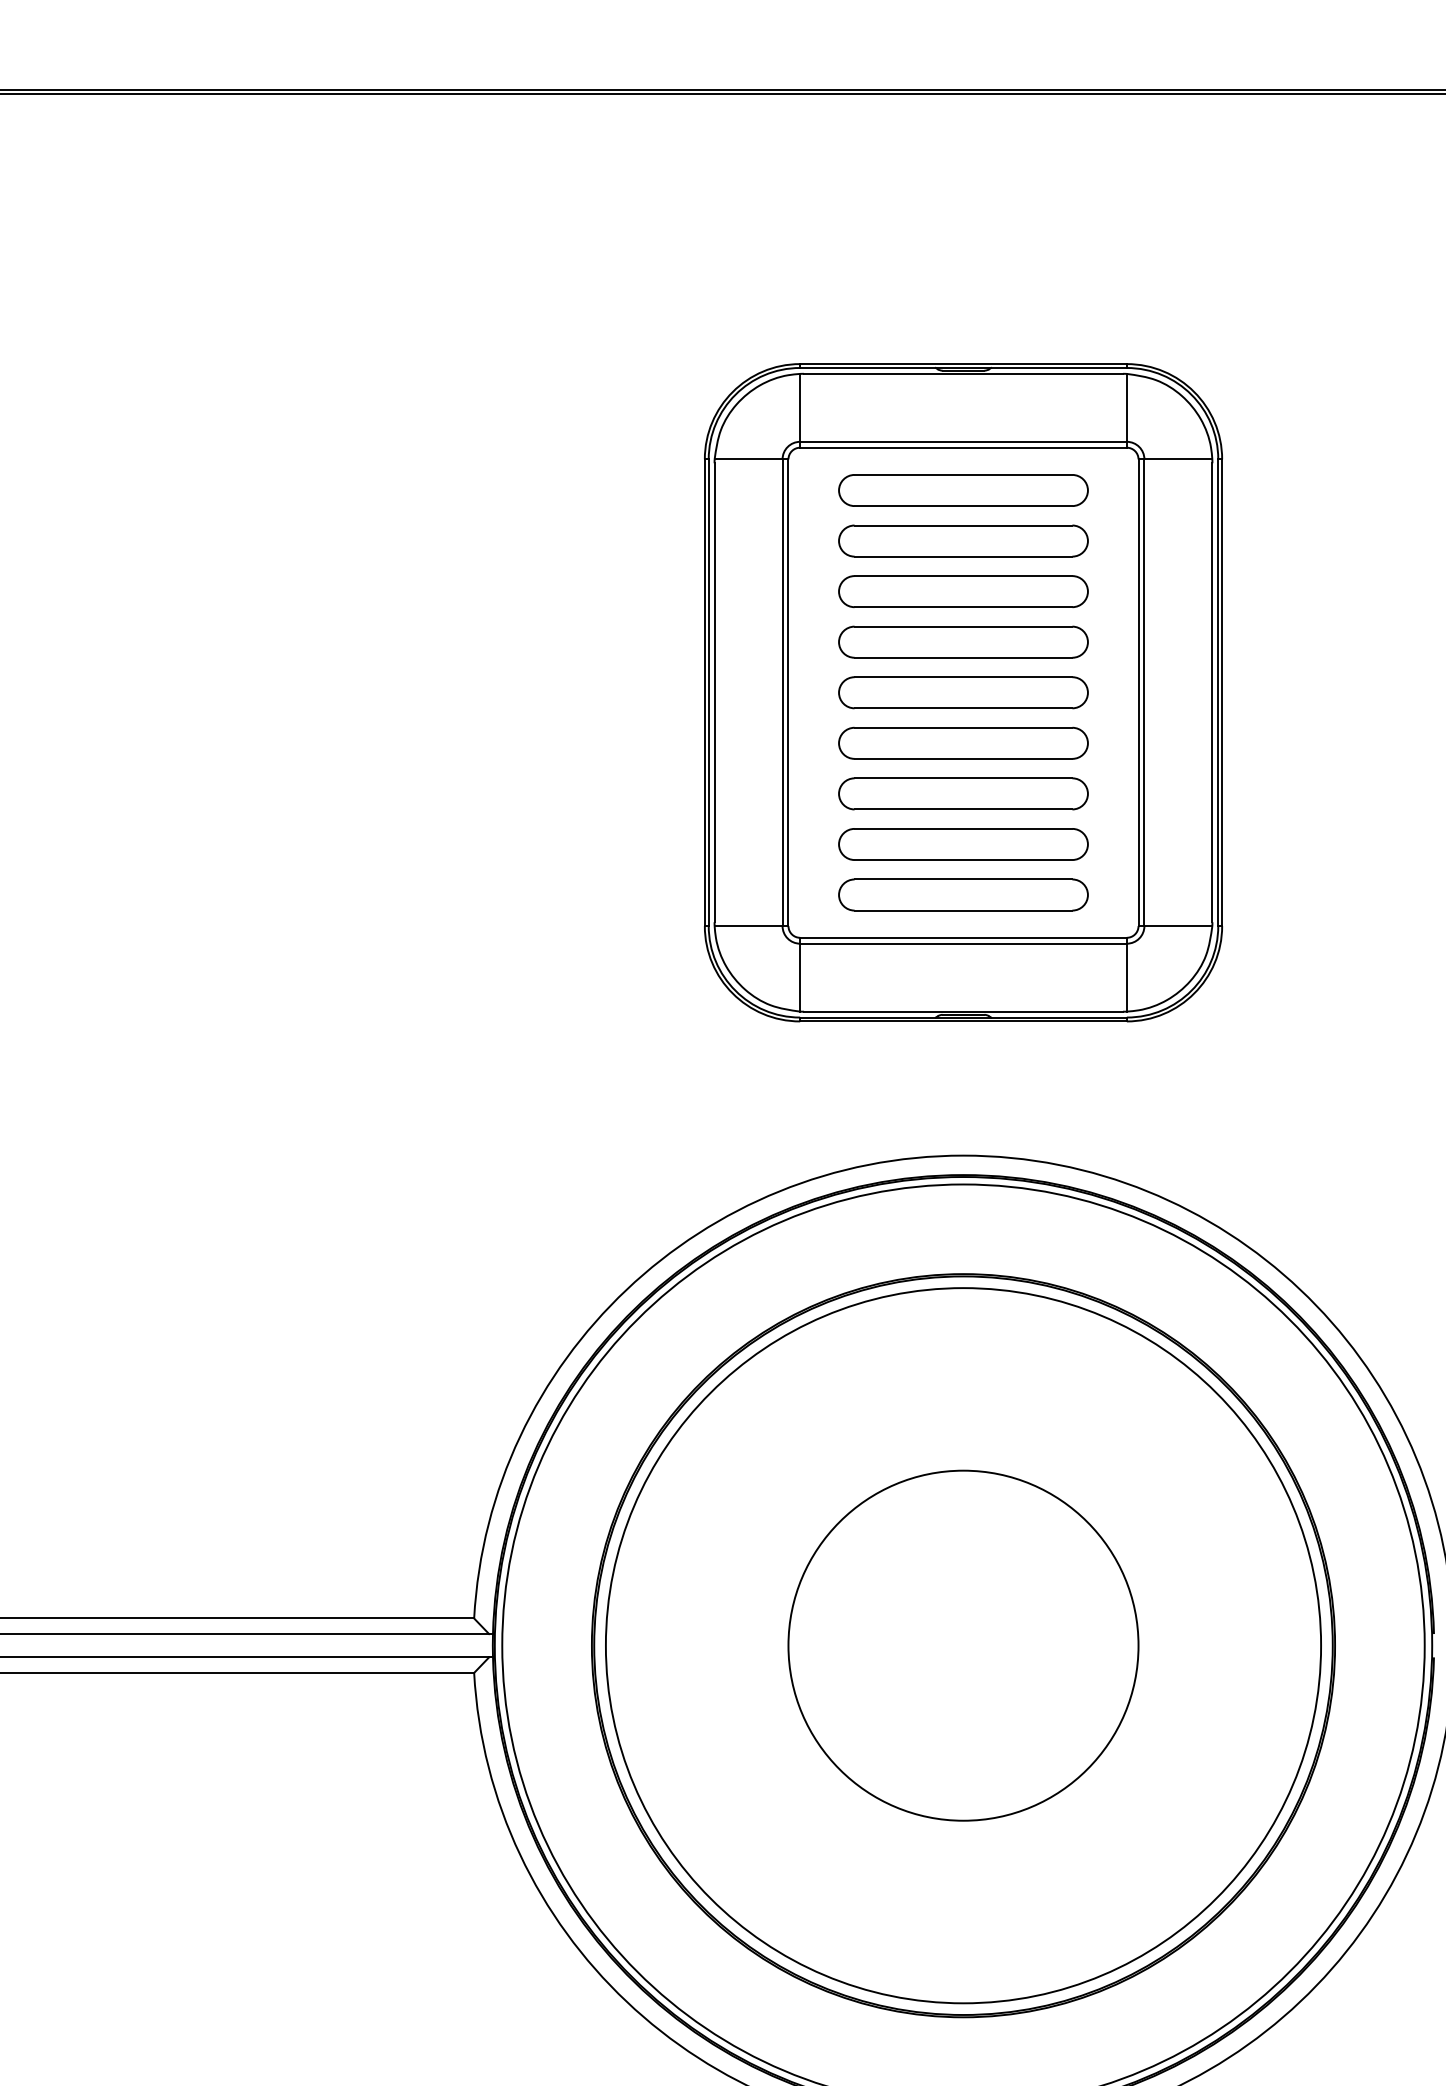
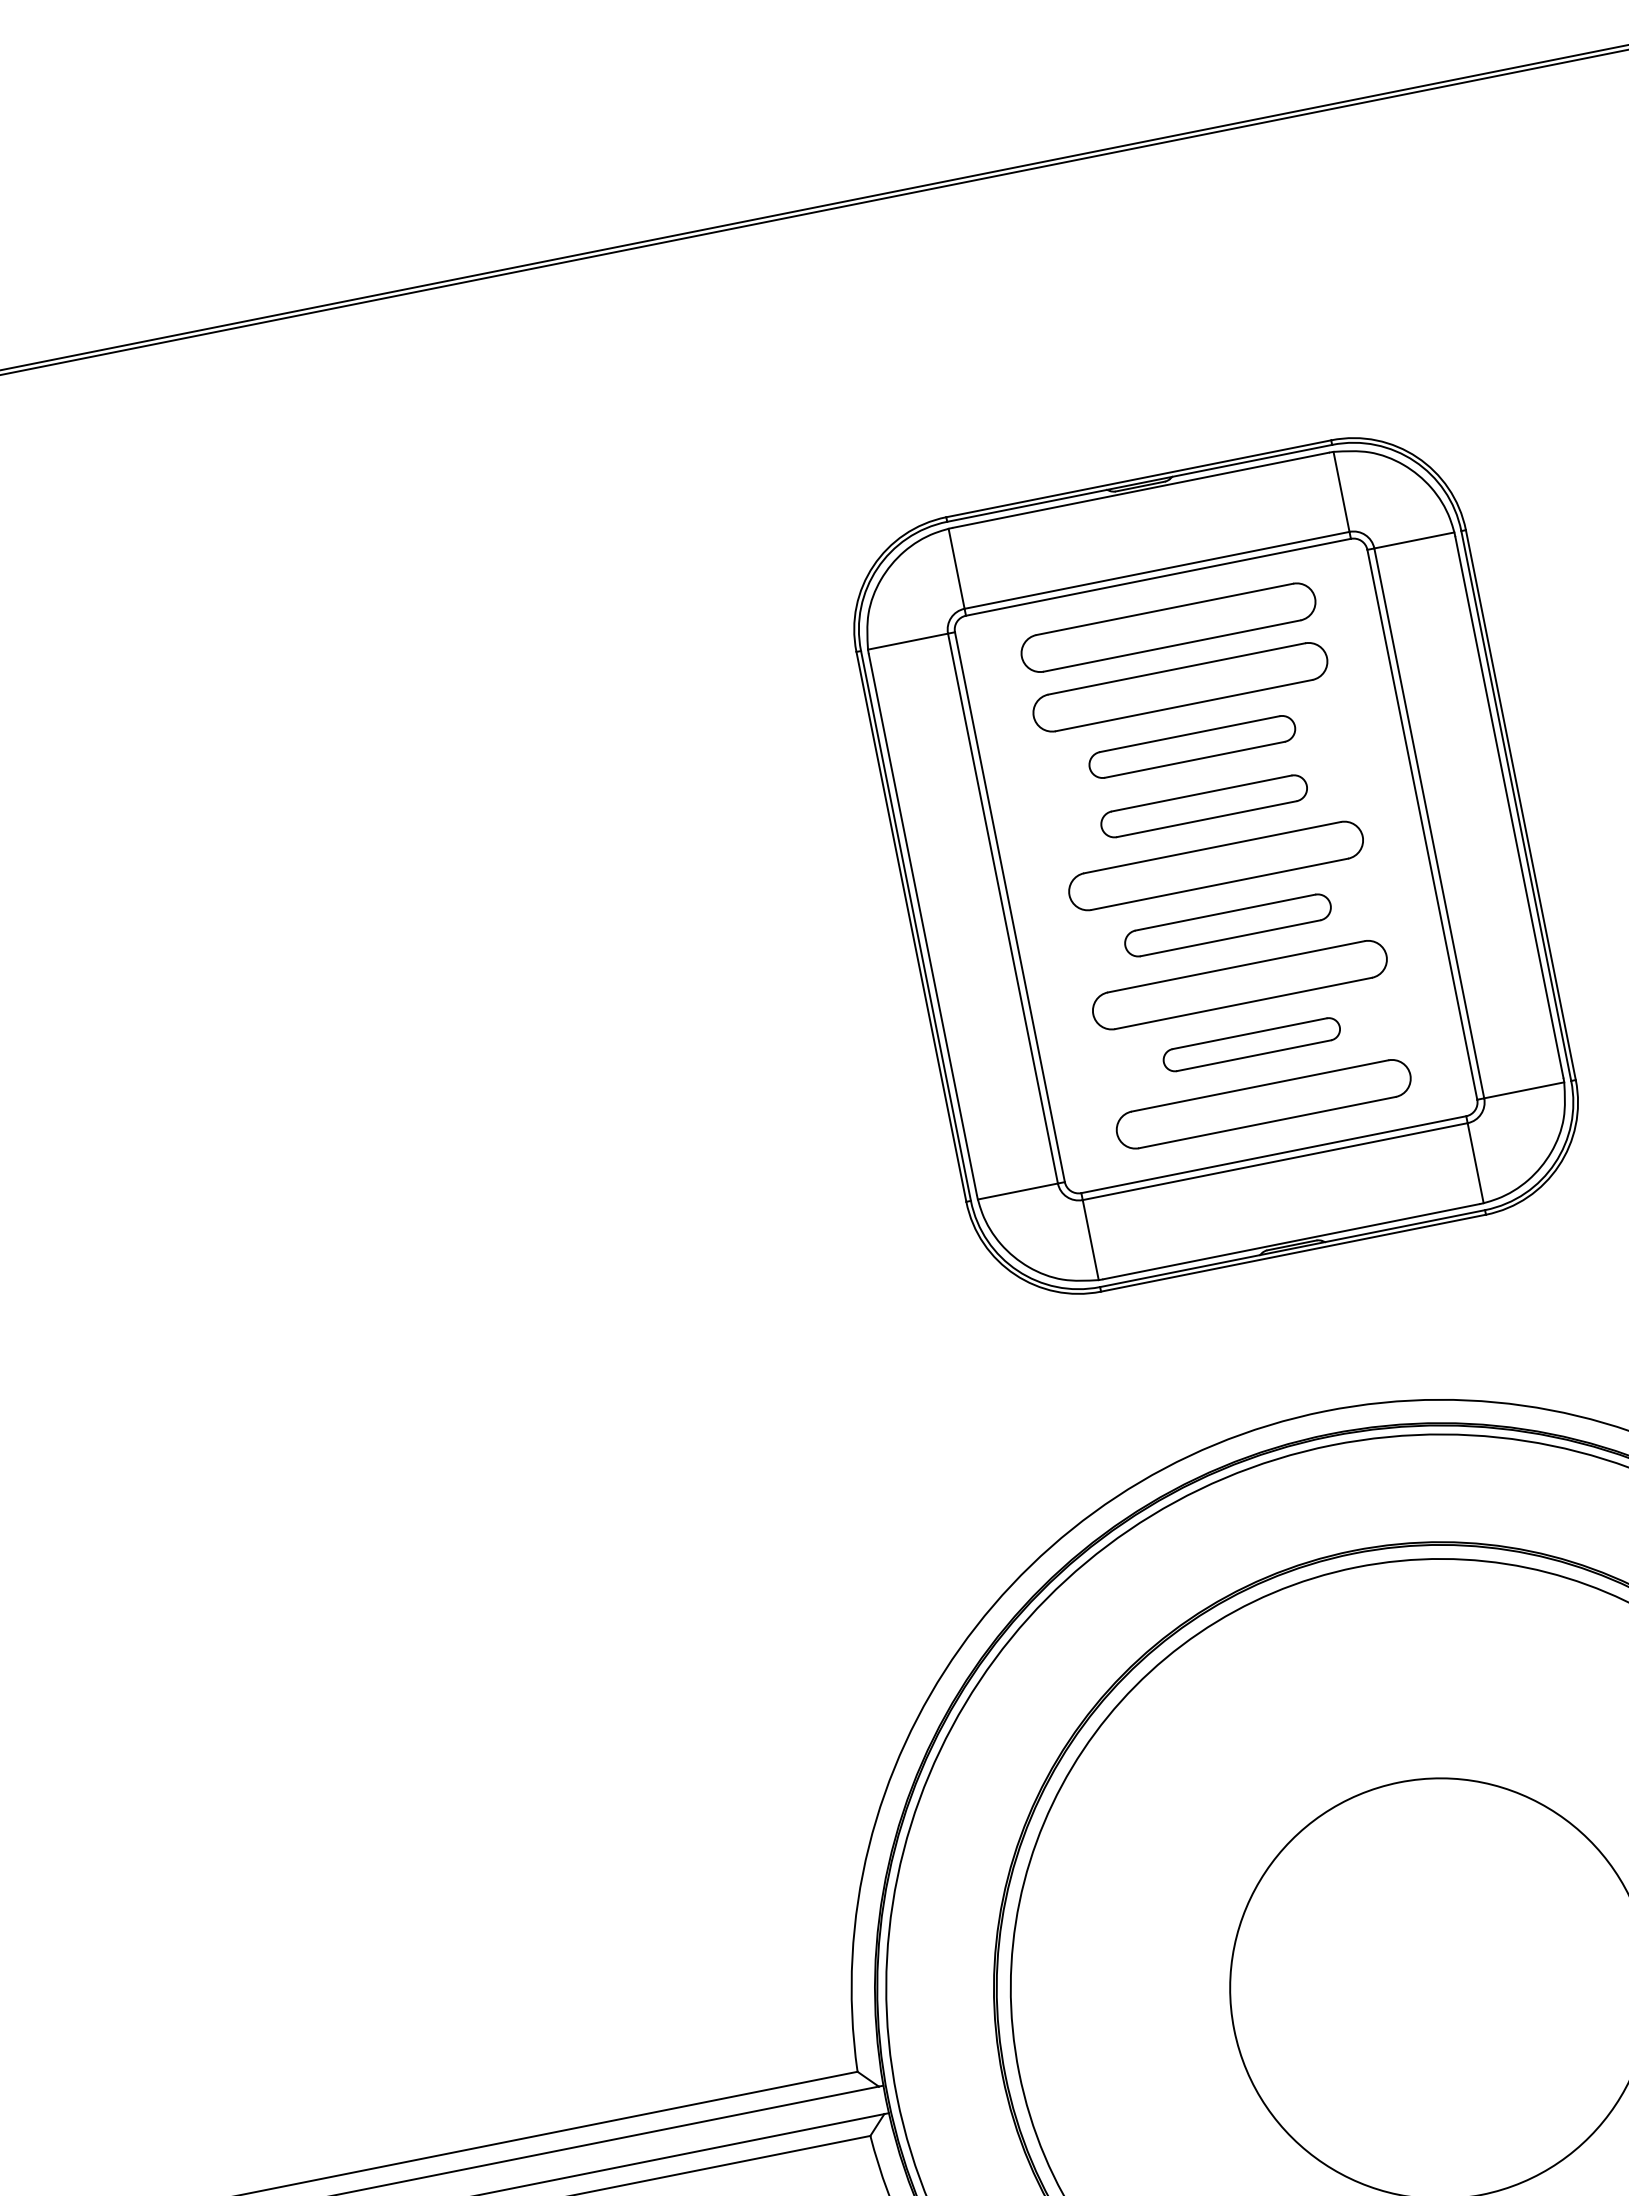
part: (963, 591) -> (1192, 746), size x0.7
part: (963, 641) -> (1204, 805), size x0.7
part: (963, 742) -> (1227, 924), size x0.7
part: (963, 844) -> (1251, 1044), size x0.6

